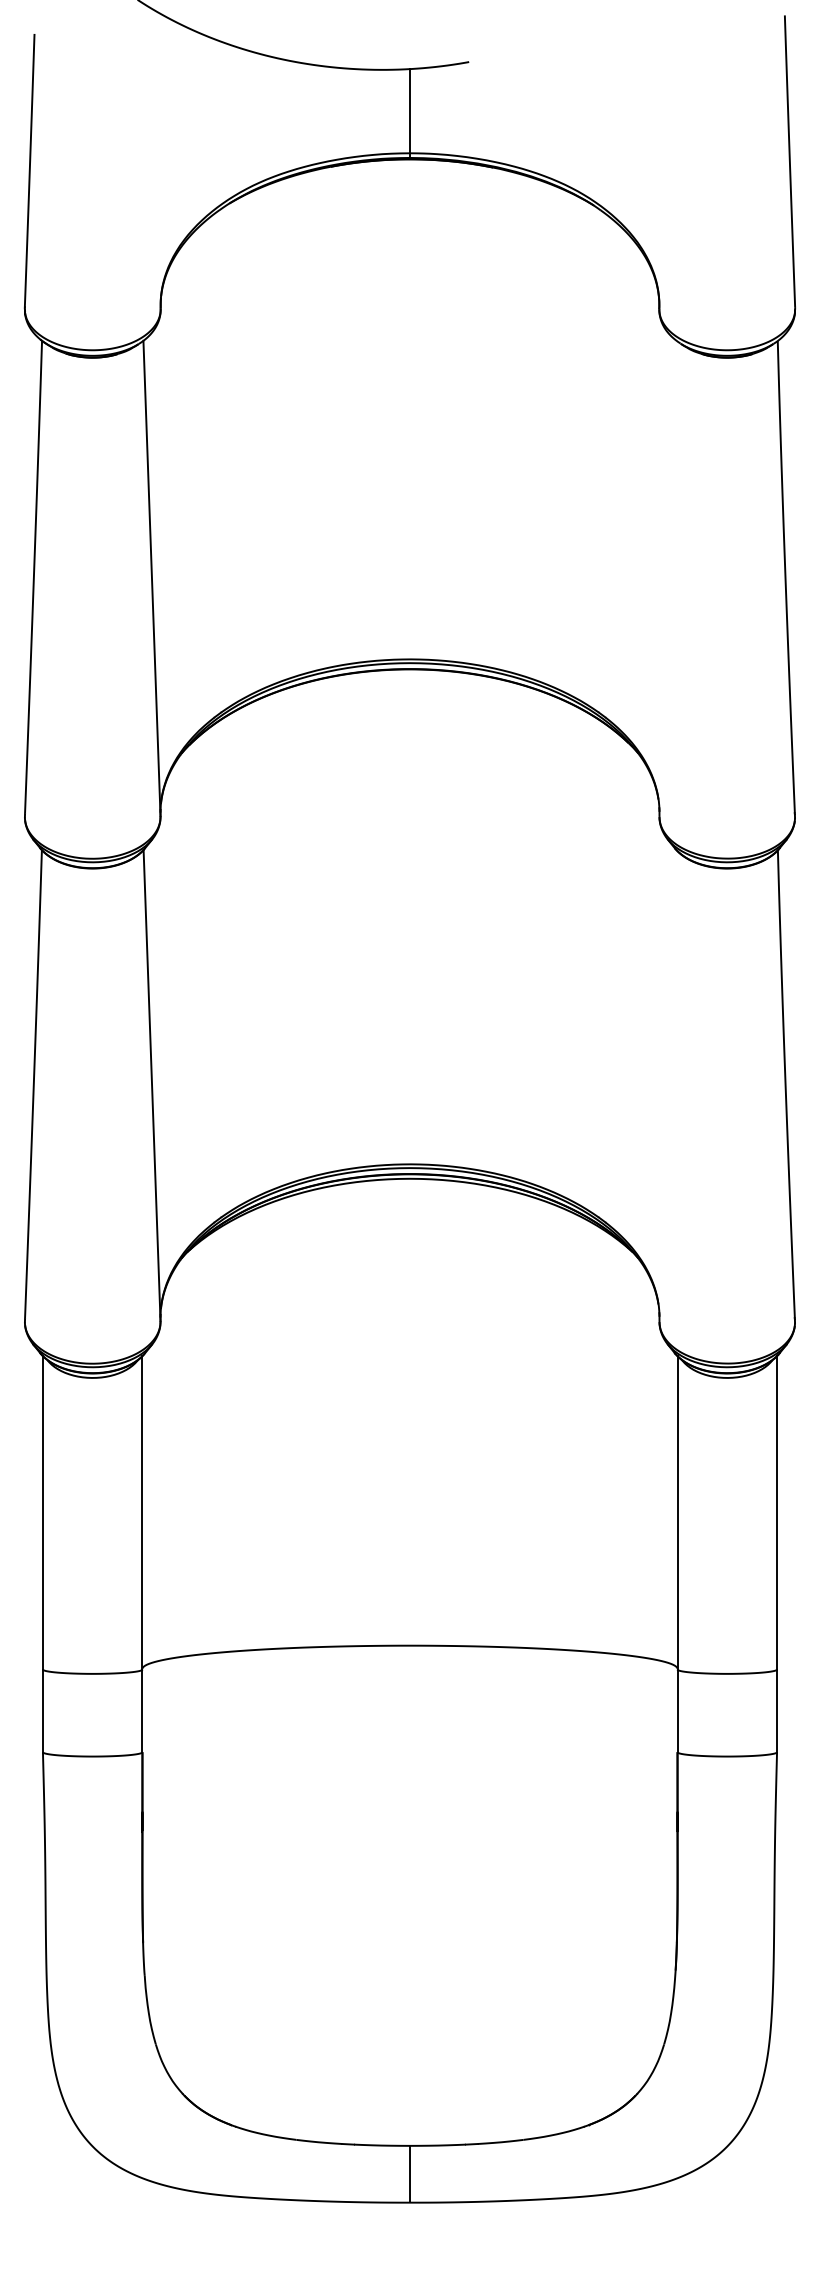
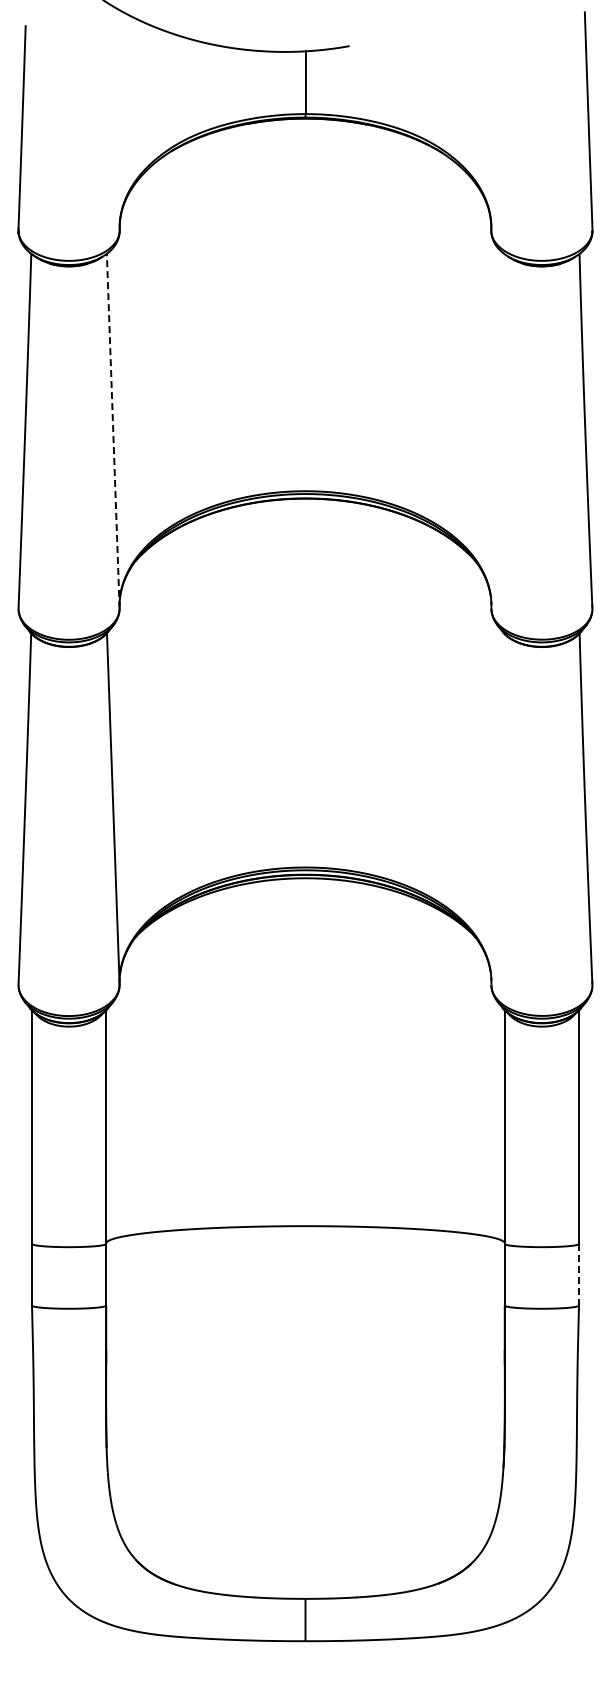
line: (152, 577) -> (113, 430), solid -> dashed
line: (777, 1710) -> (579, 1274), solid -> dashed

